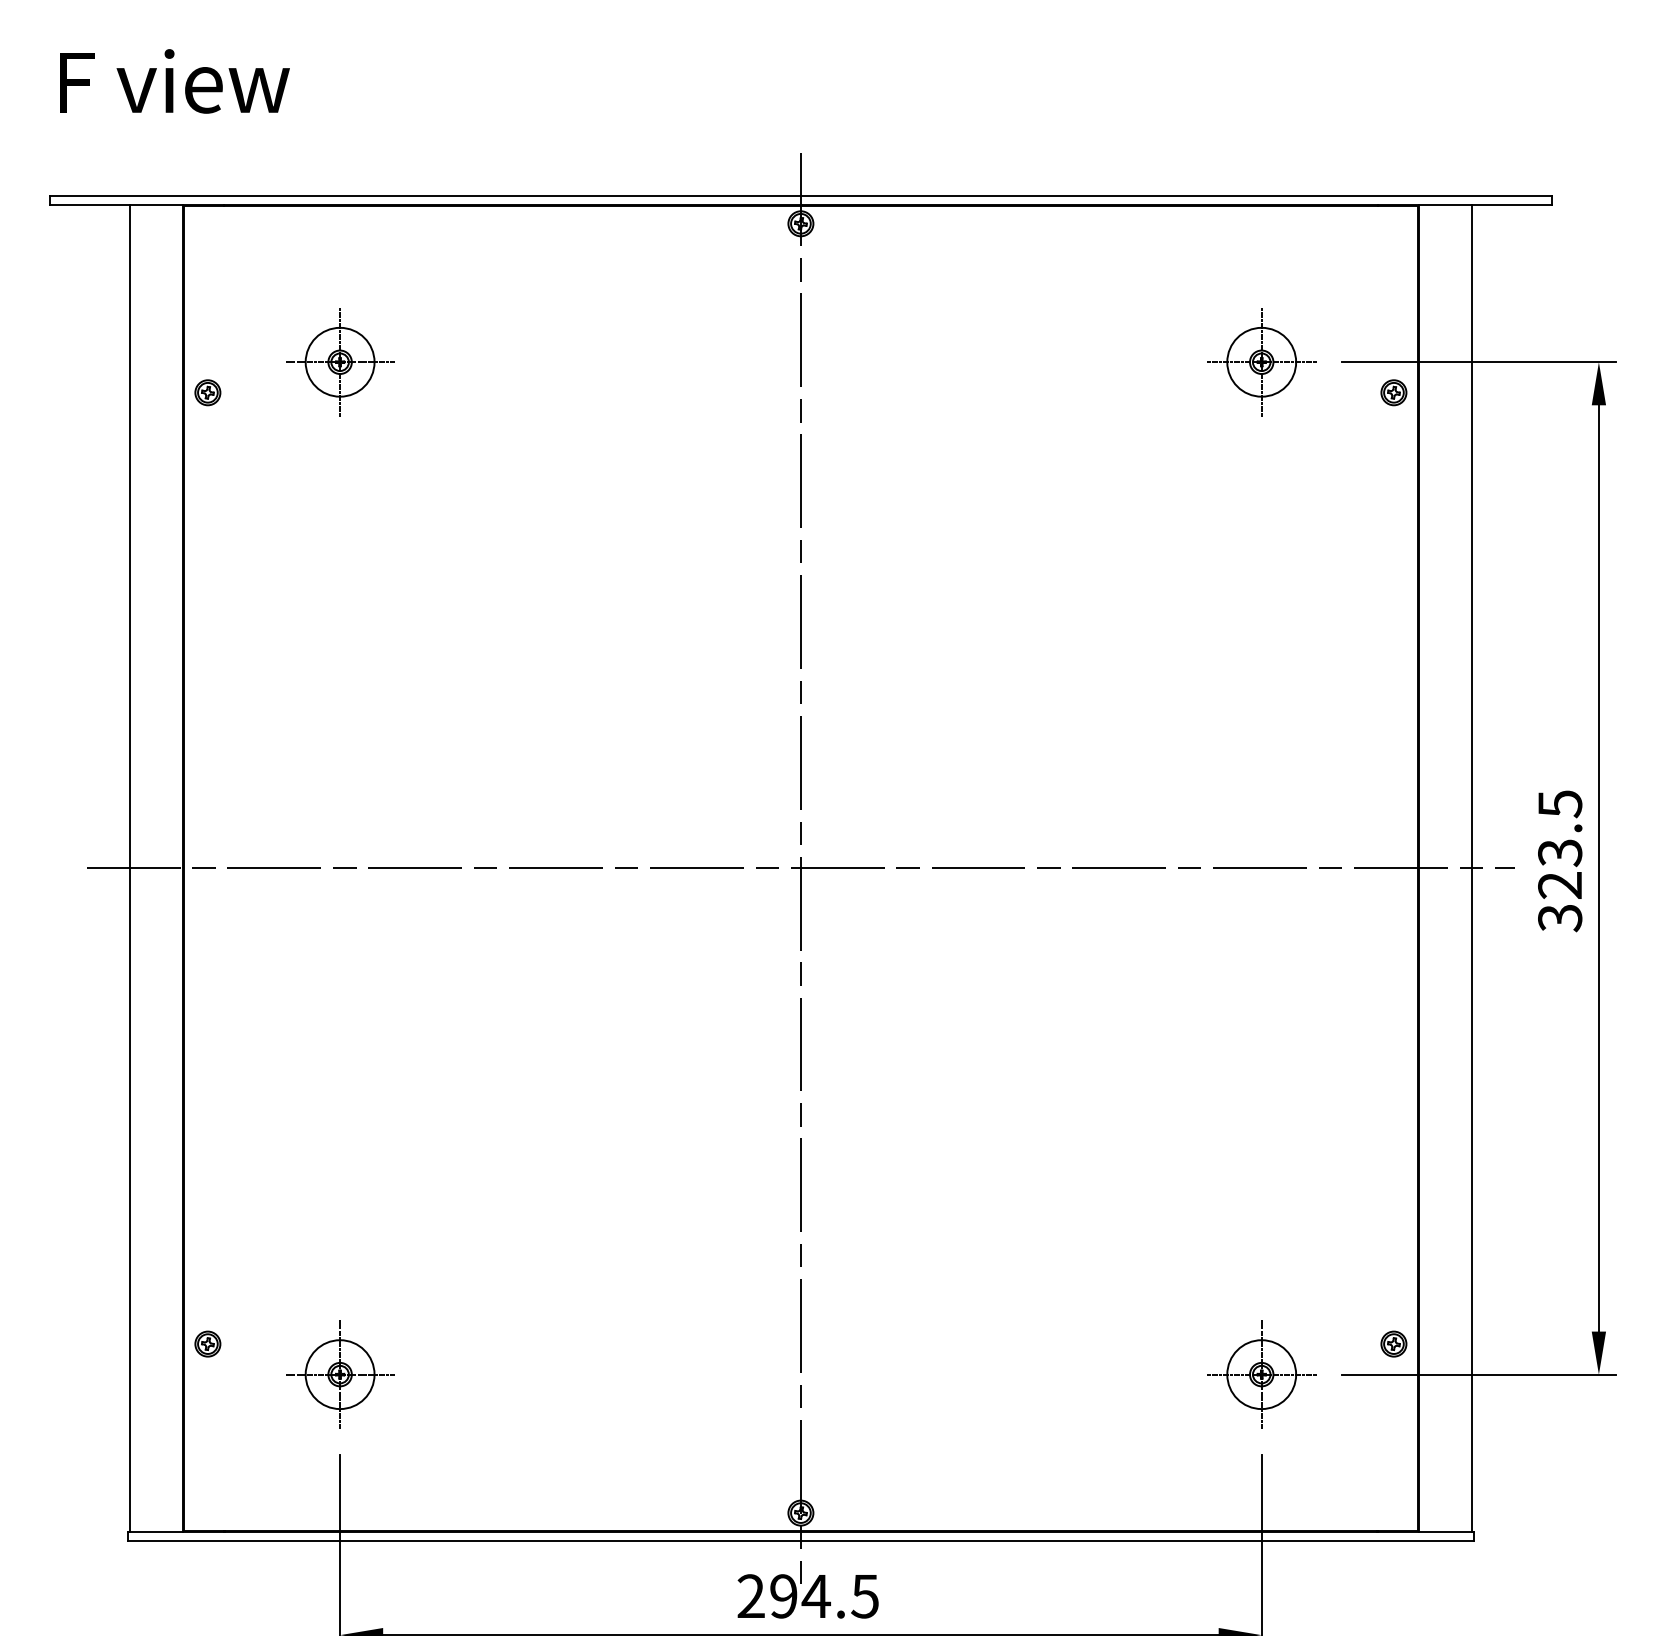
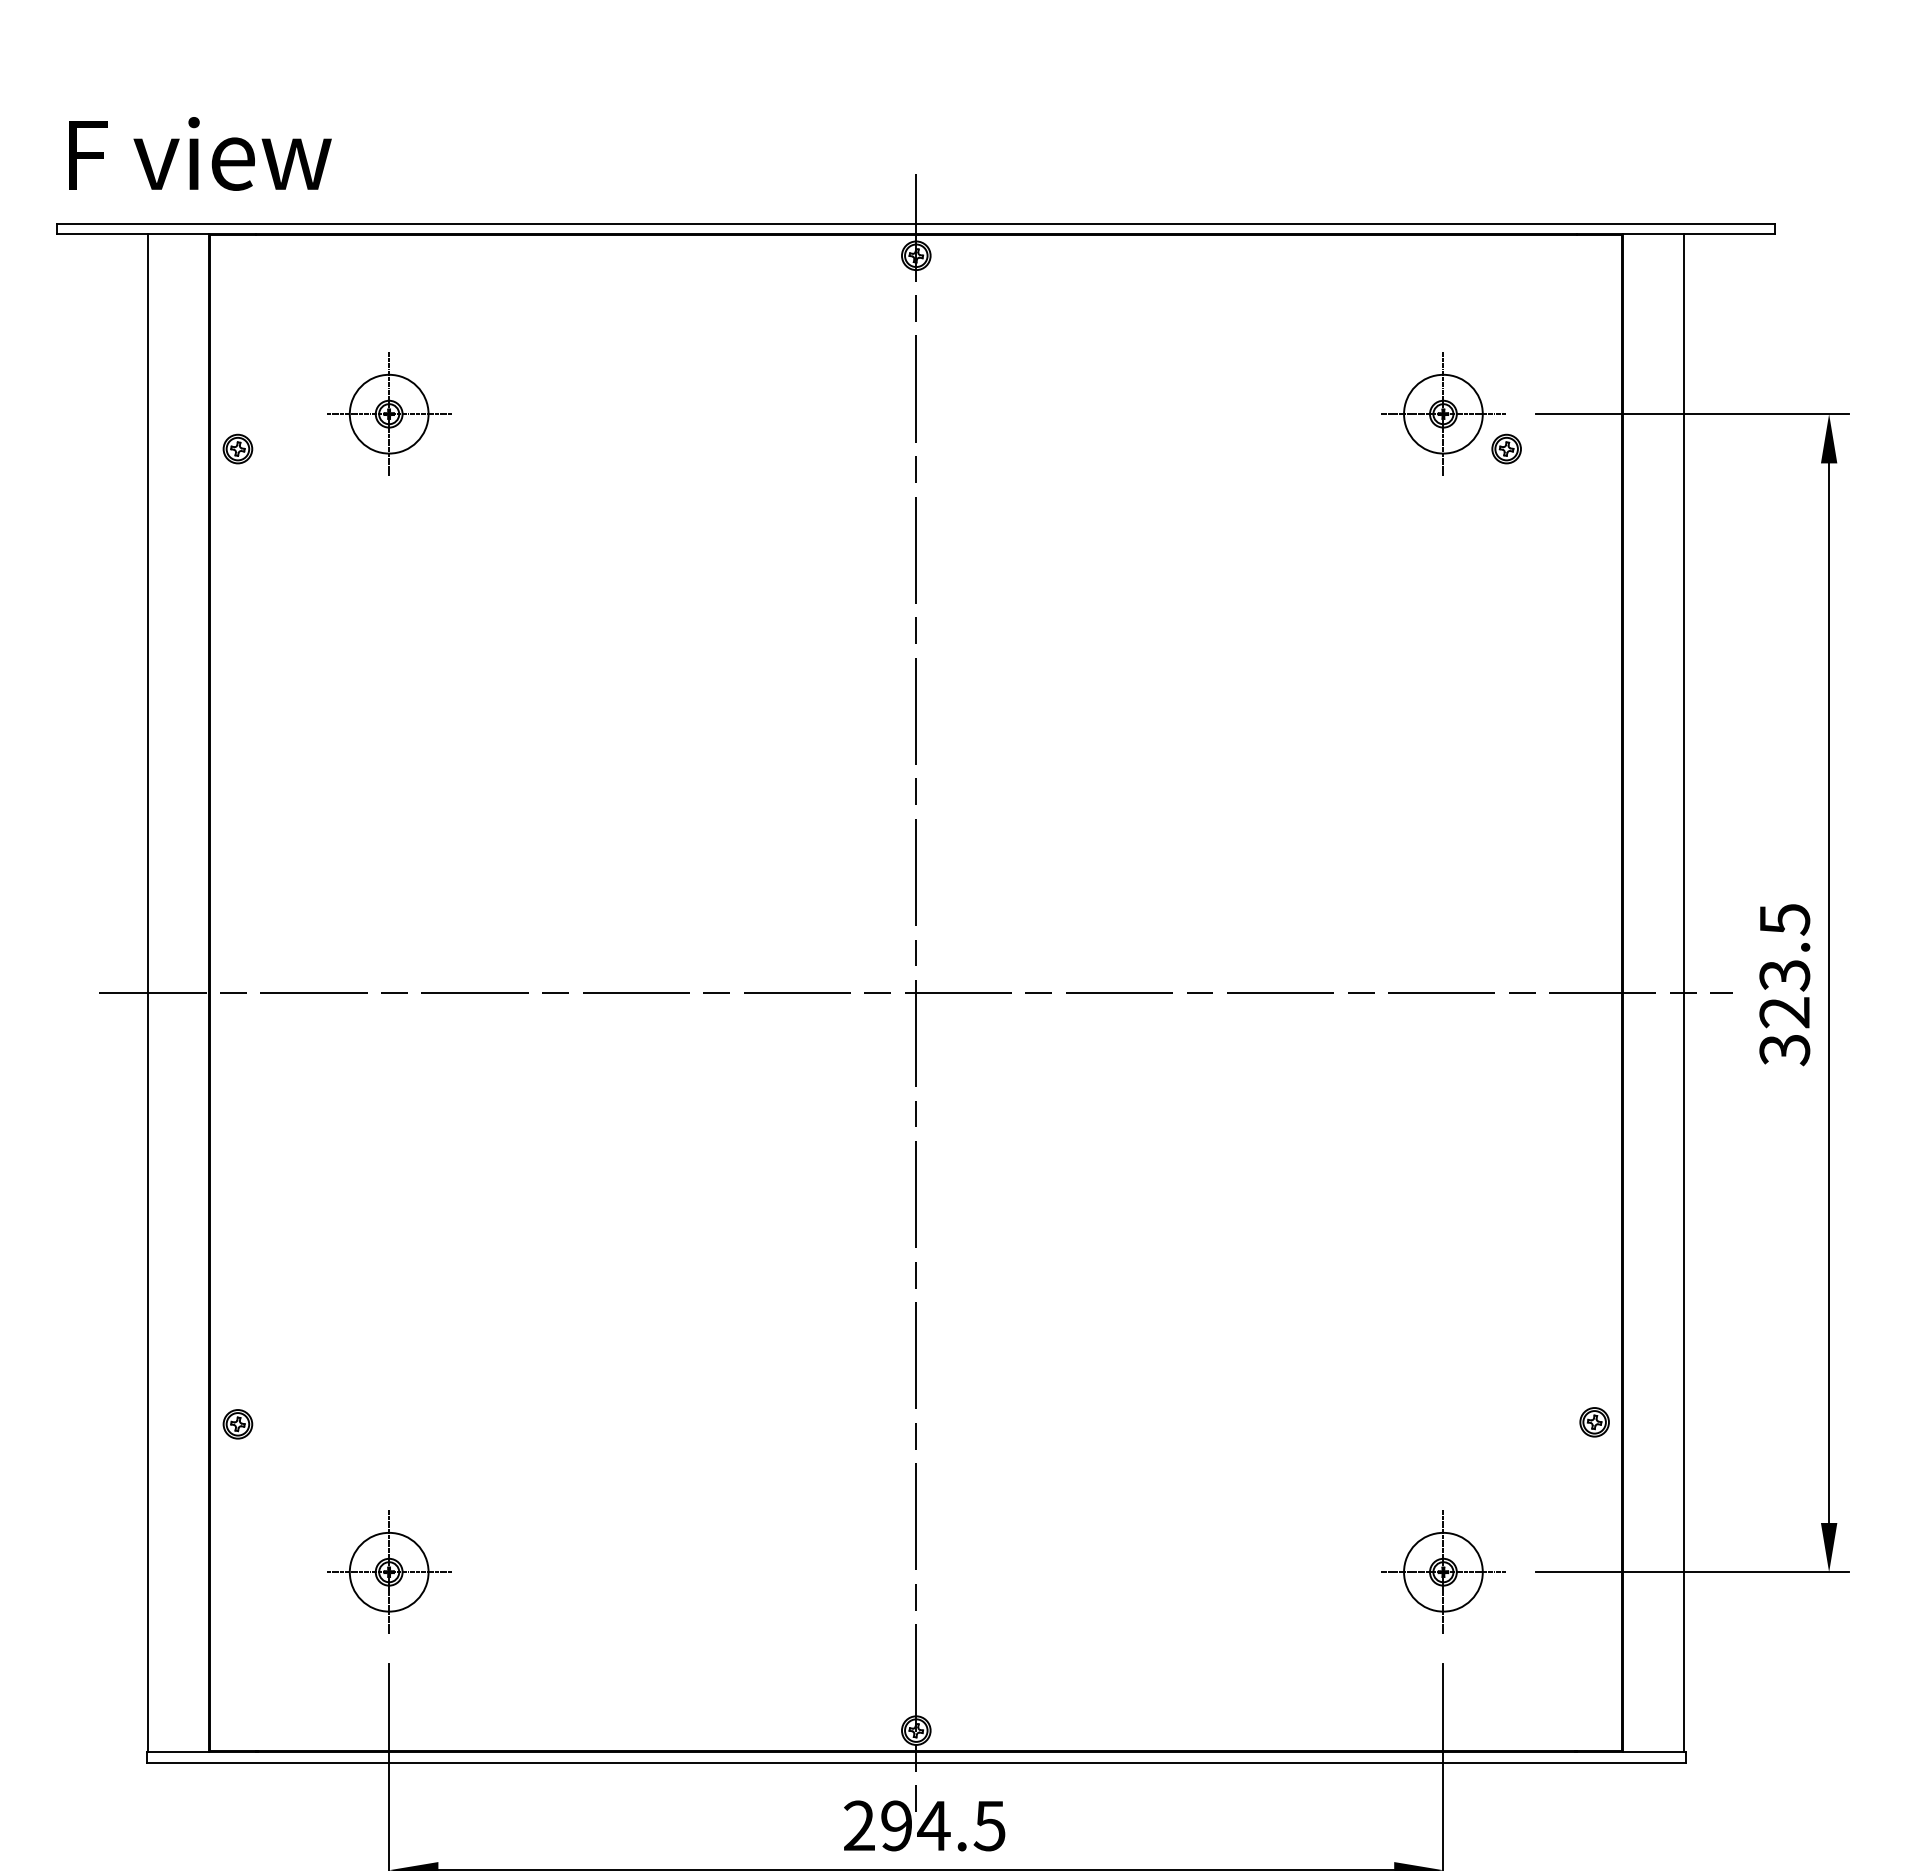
text: (175, 81) -> (200, 153), moved
part: (1393, 392) -> (1506, 448), moved
part: (207, 1344) -> (237, 1424), moved
part: (1393, 1344) -> (1594, 1422), moved

